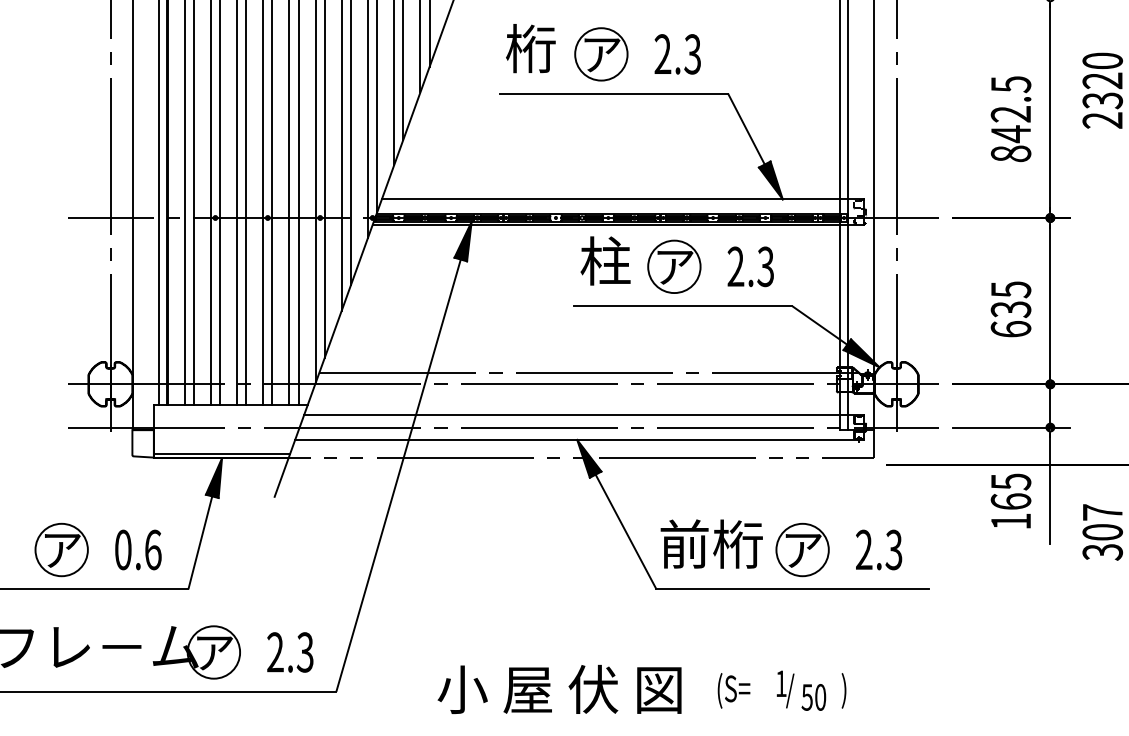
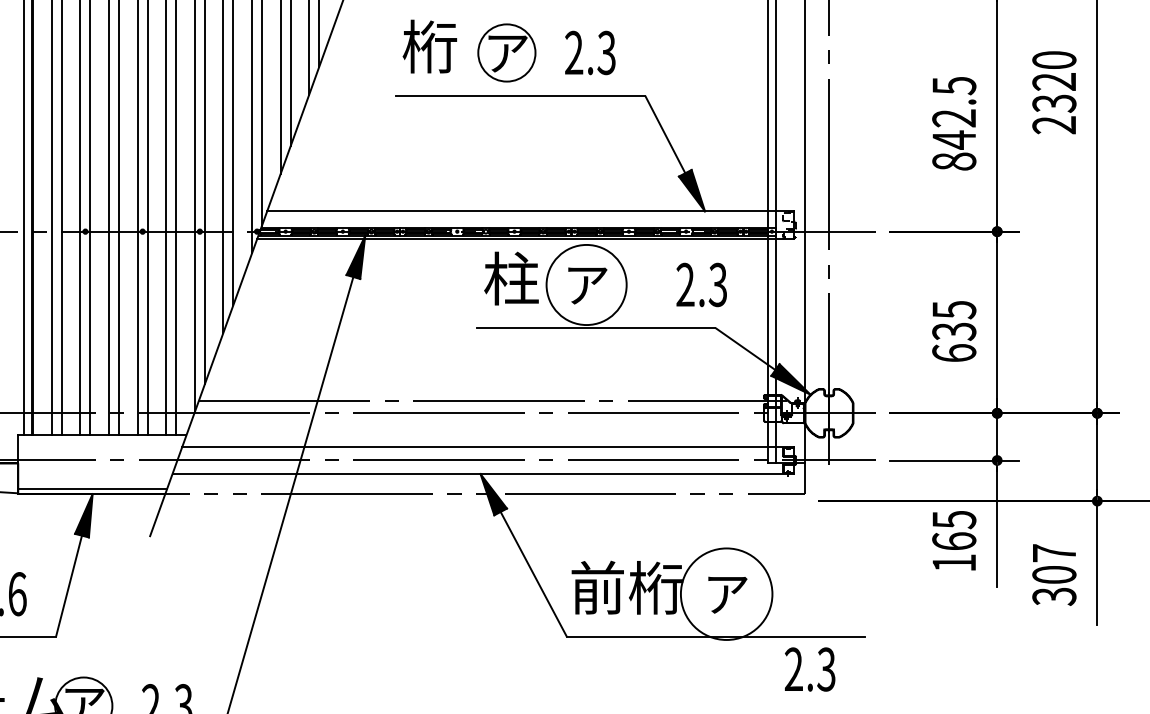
circle: (674, 266) -> (586, 284), size x1.4
text: (750, 266) -> (701, 284), moved
circle: (802, 549) -> (726, 593), size x1.6
text: (879, 549) -> (810, 668), moved

